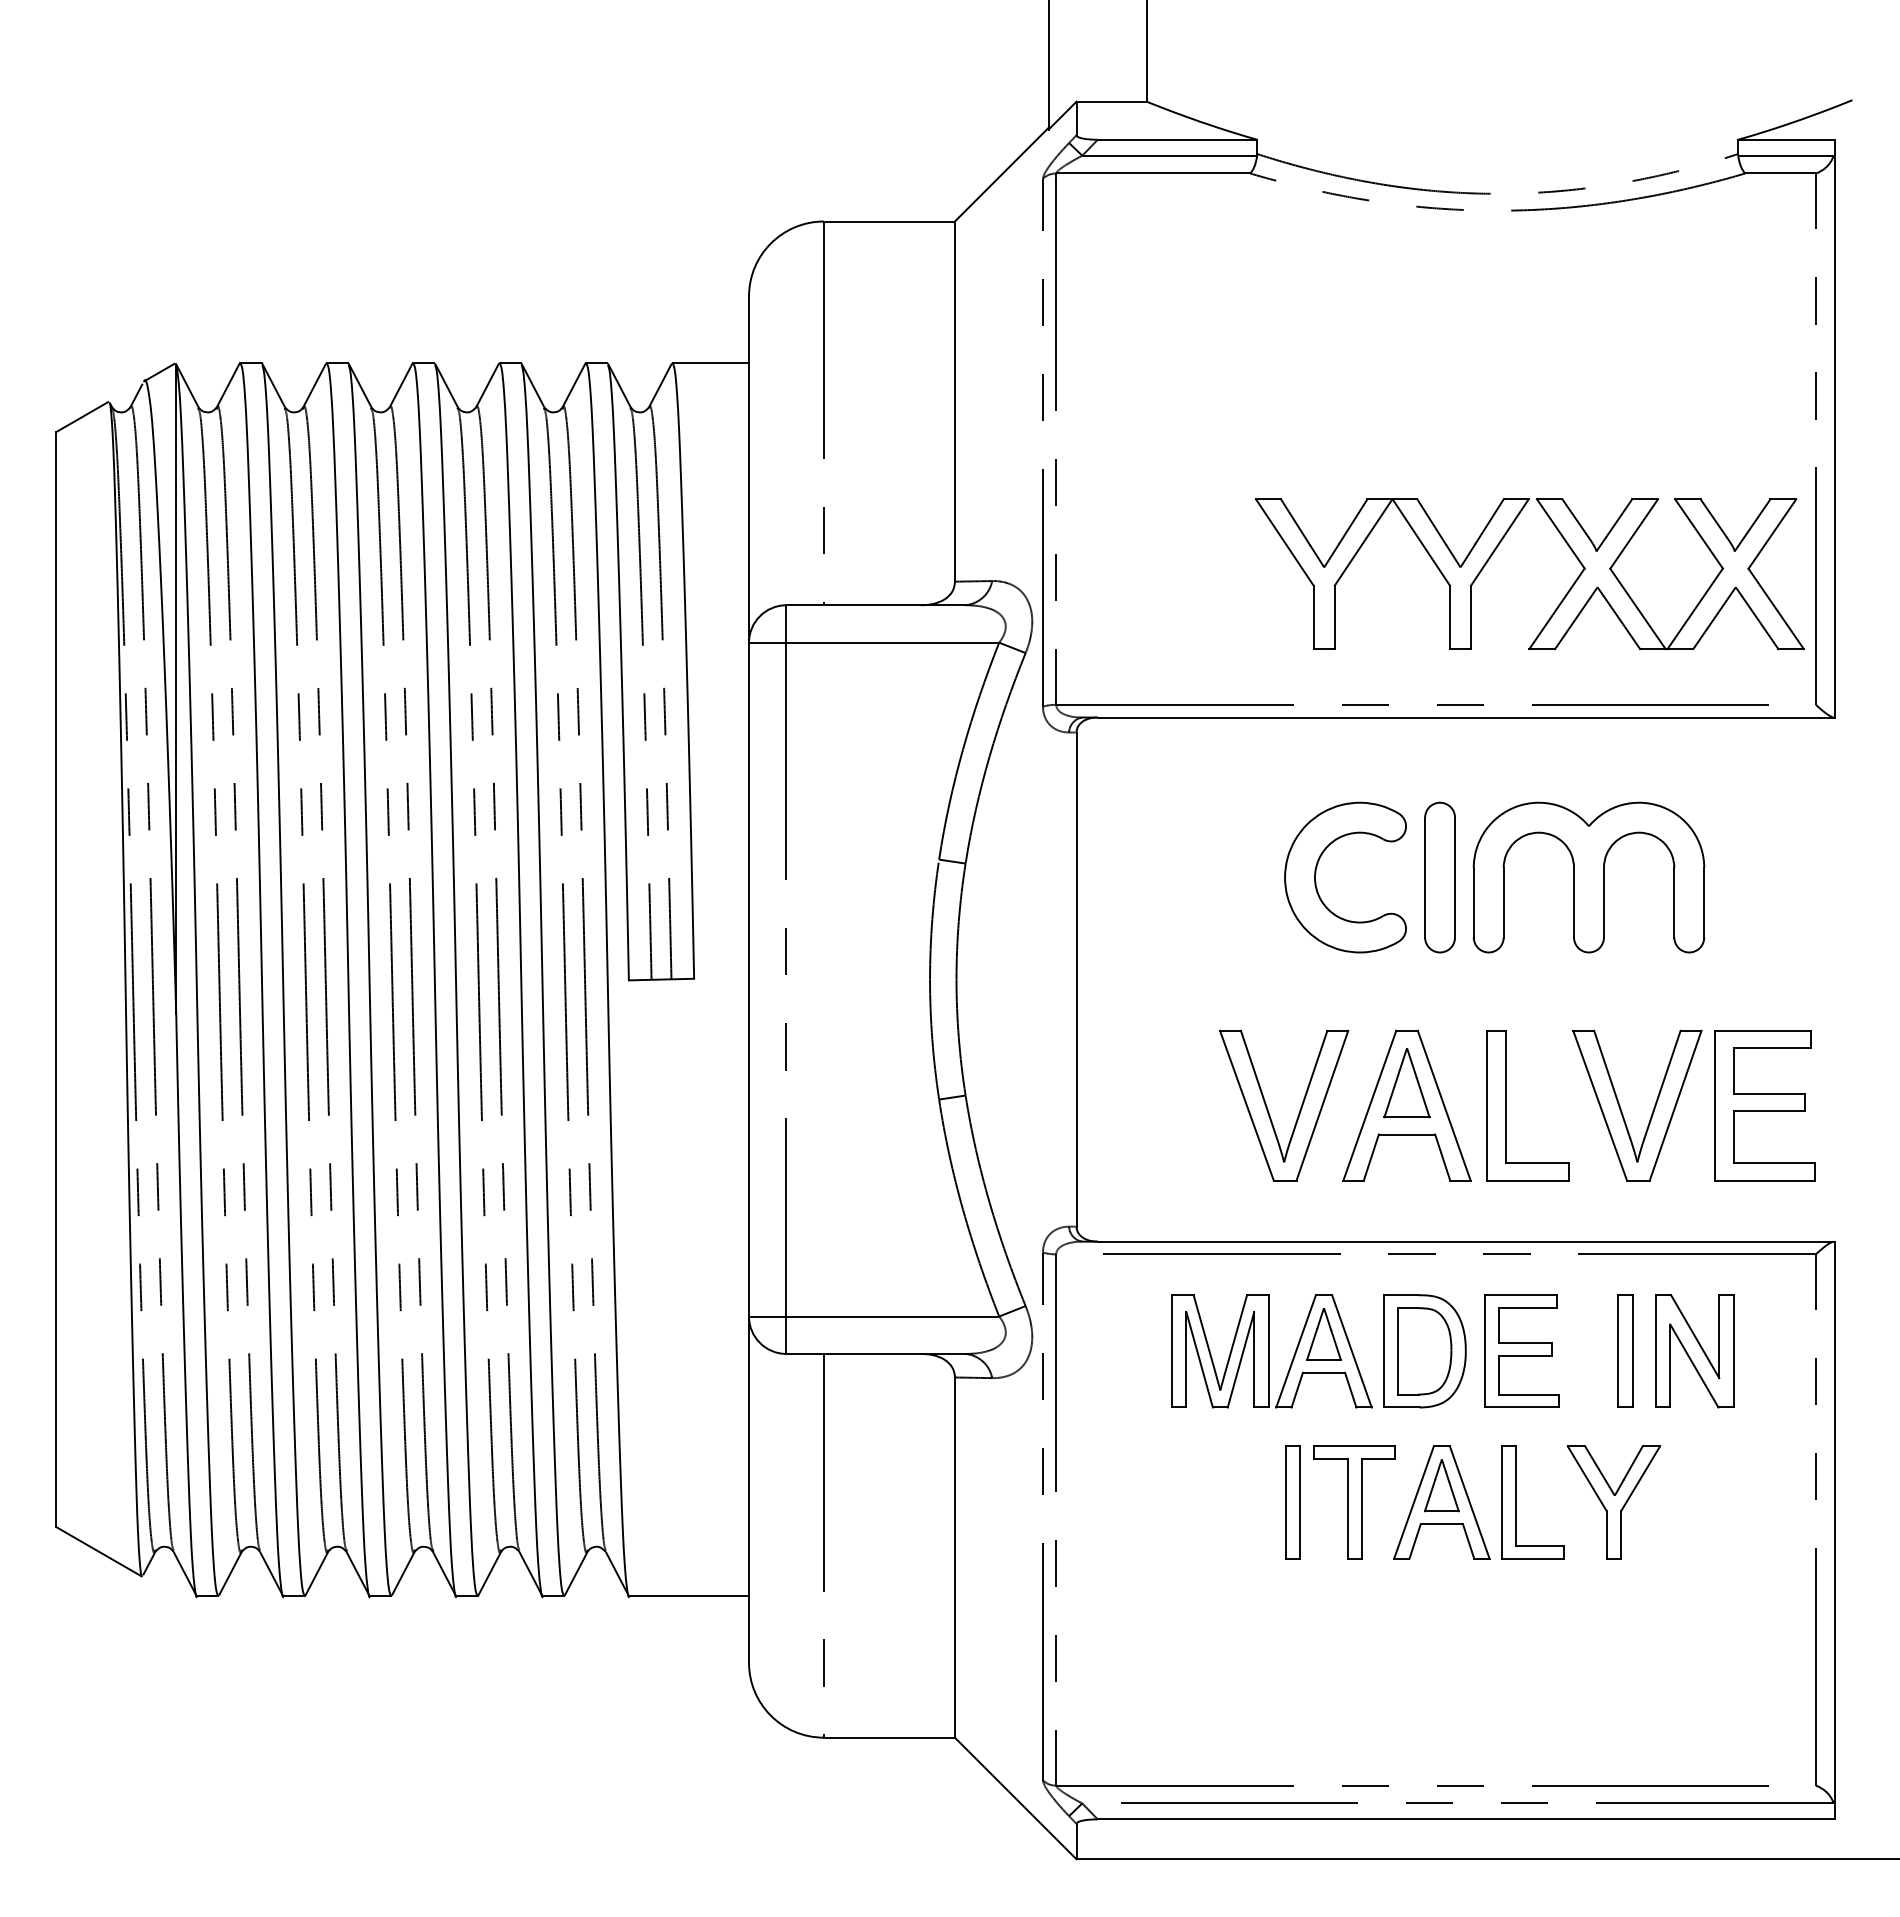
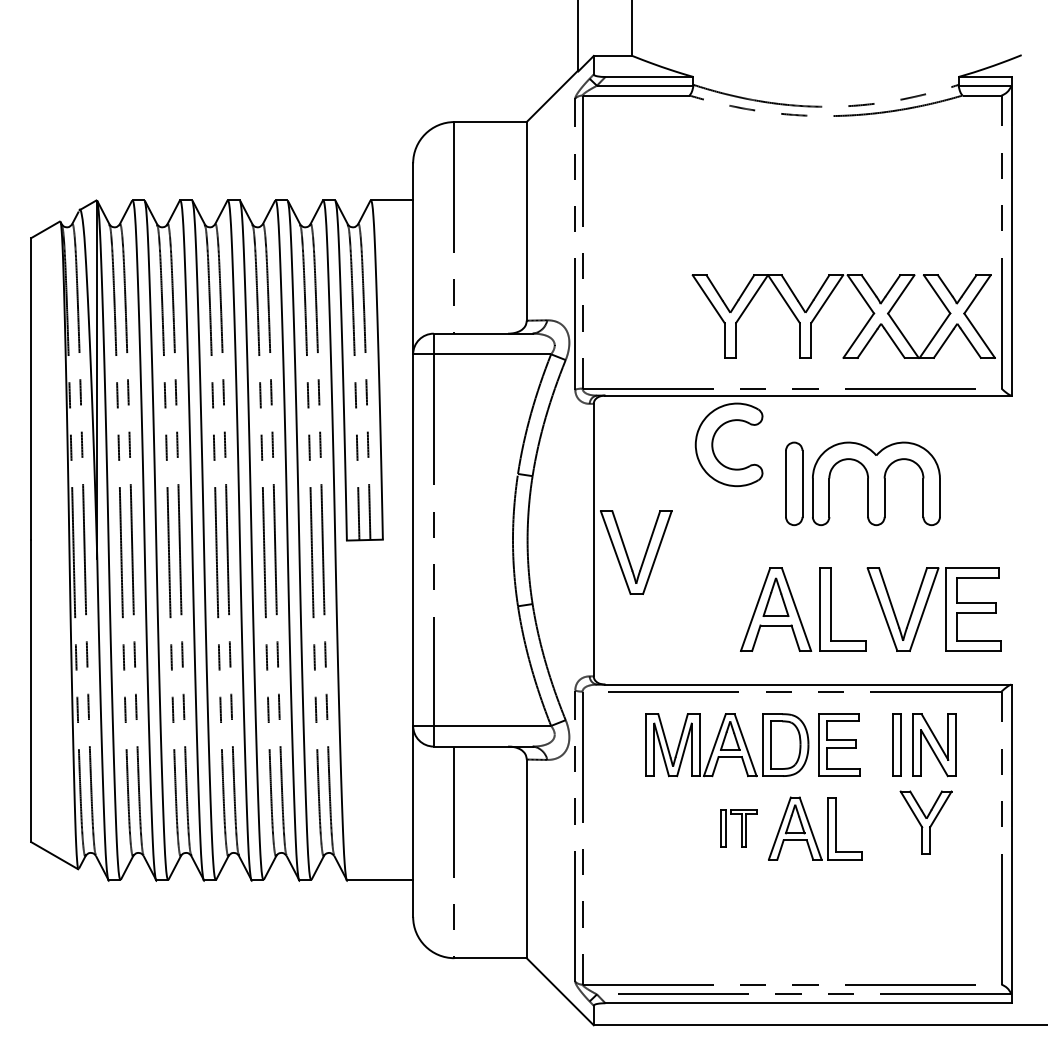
part: (1317, 876) -> (713, 444), moved
part: (1299, 1109) -> (644, 554), moved
part: (1338, 1502) -> (738, 828), size x0.6
part: (1612, 1502) -> (925, 822), moved

